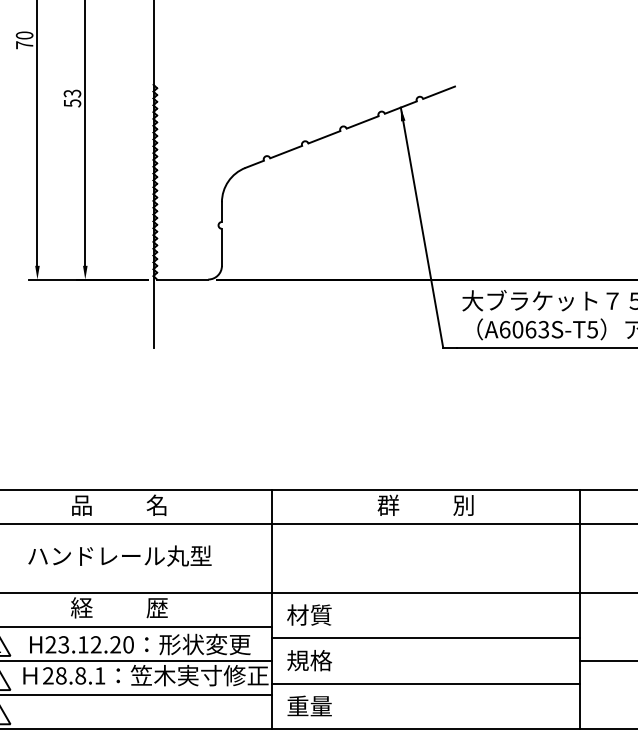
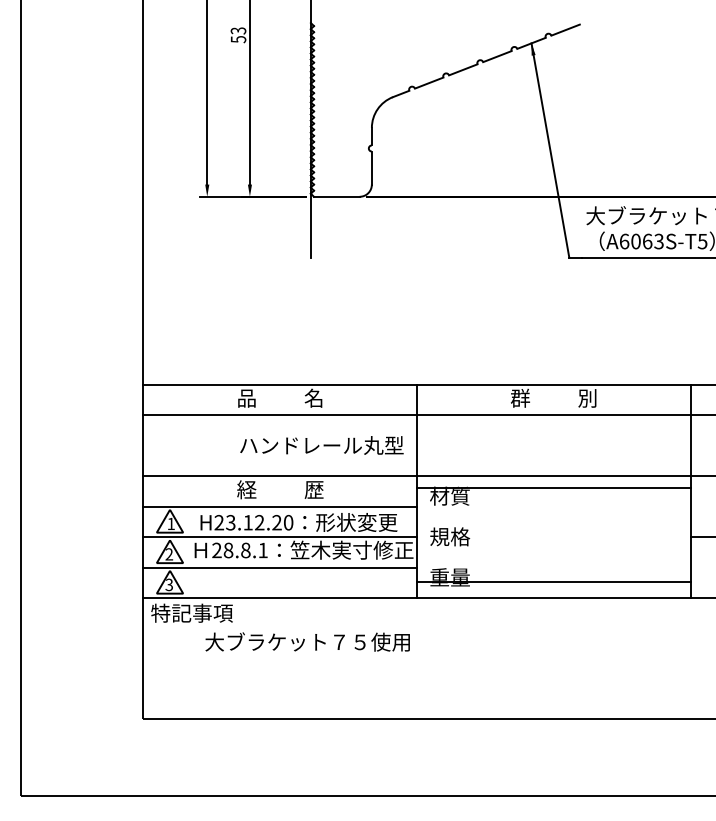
text: (119, 556) -> (321, 445), moved
line: (425, 637) -> (553, 487), moved
line: (425, 683) -> (553, 581), moved

